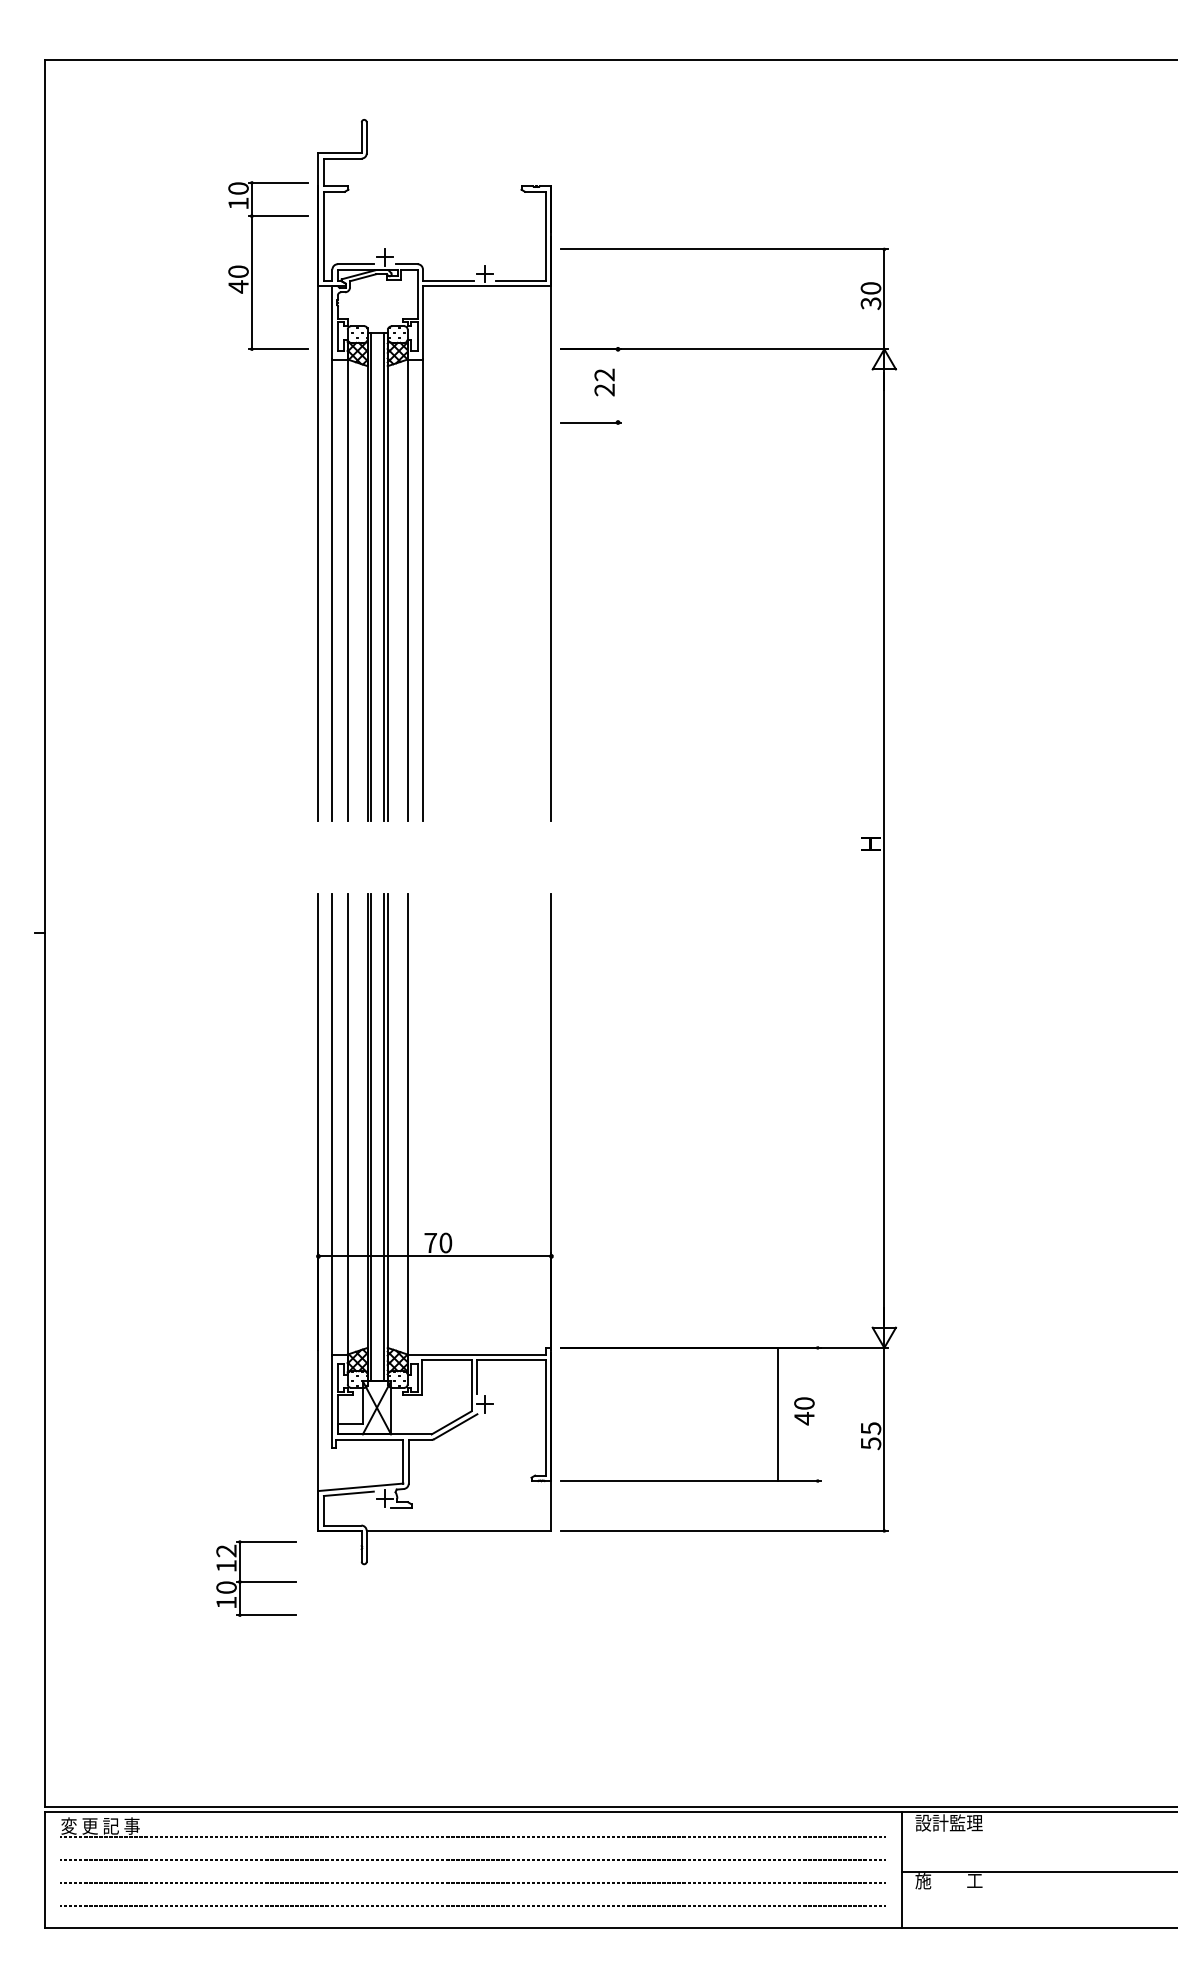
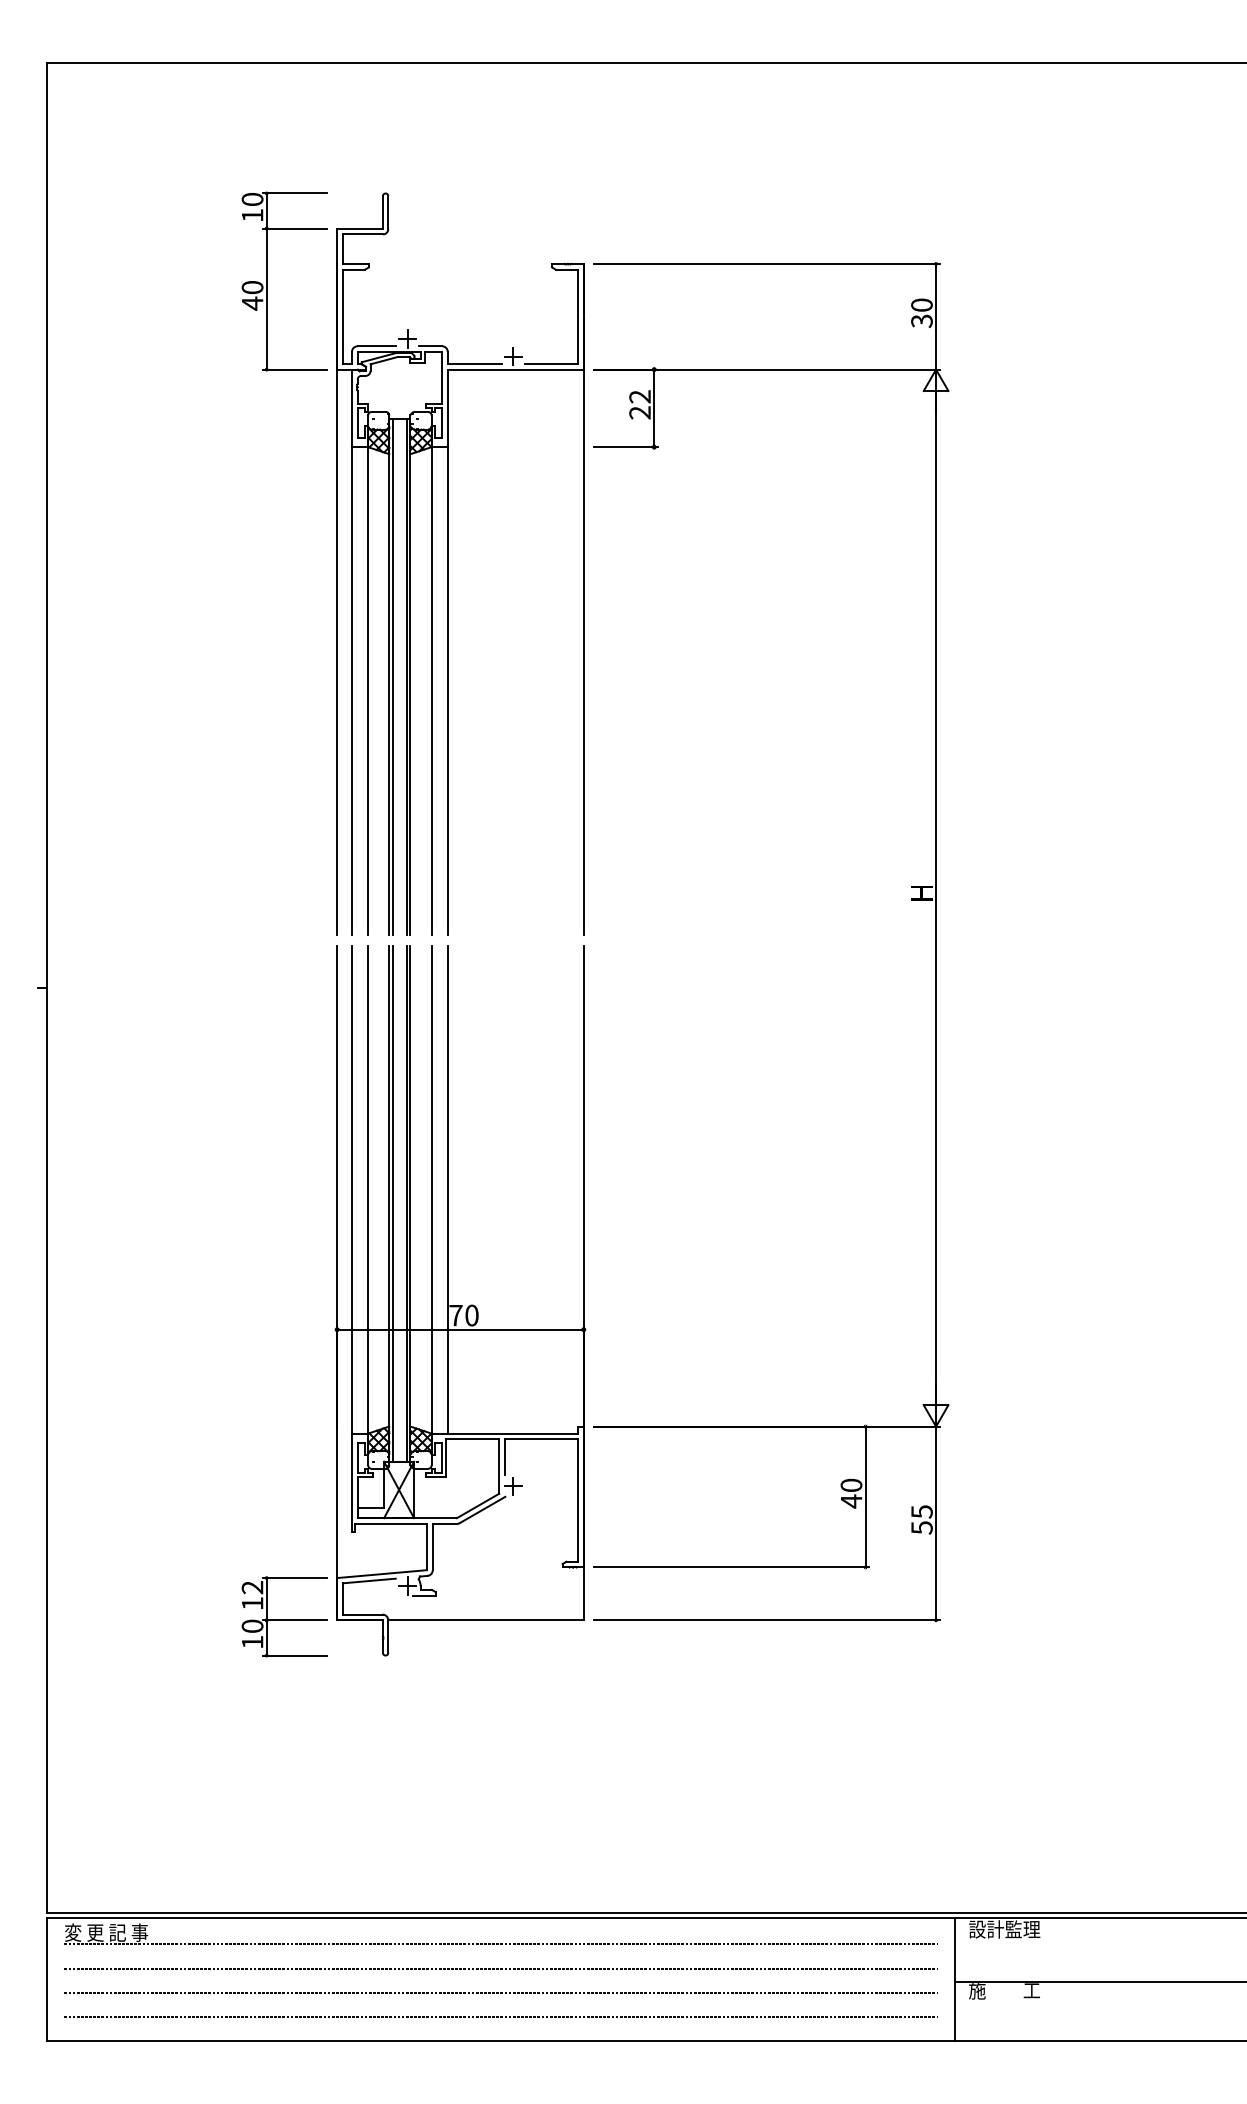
line: (618, 385) -> (654, 407), added
part: (423, 470) -> (448, 564), moved
line: (422, 1123) -> (447, 1189), added
line: (777, 1414) -> (865, 1497), moved
part: (256, 1578) -> (284, 1616), moved

